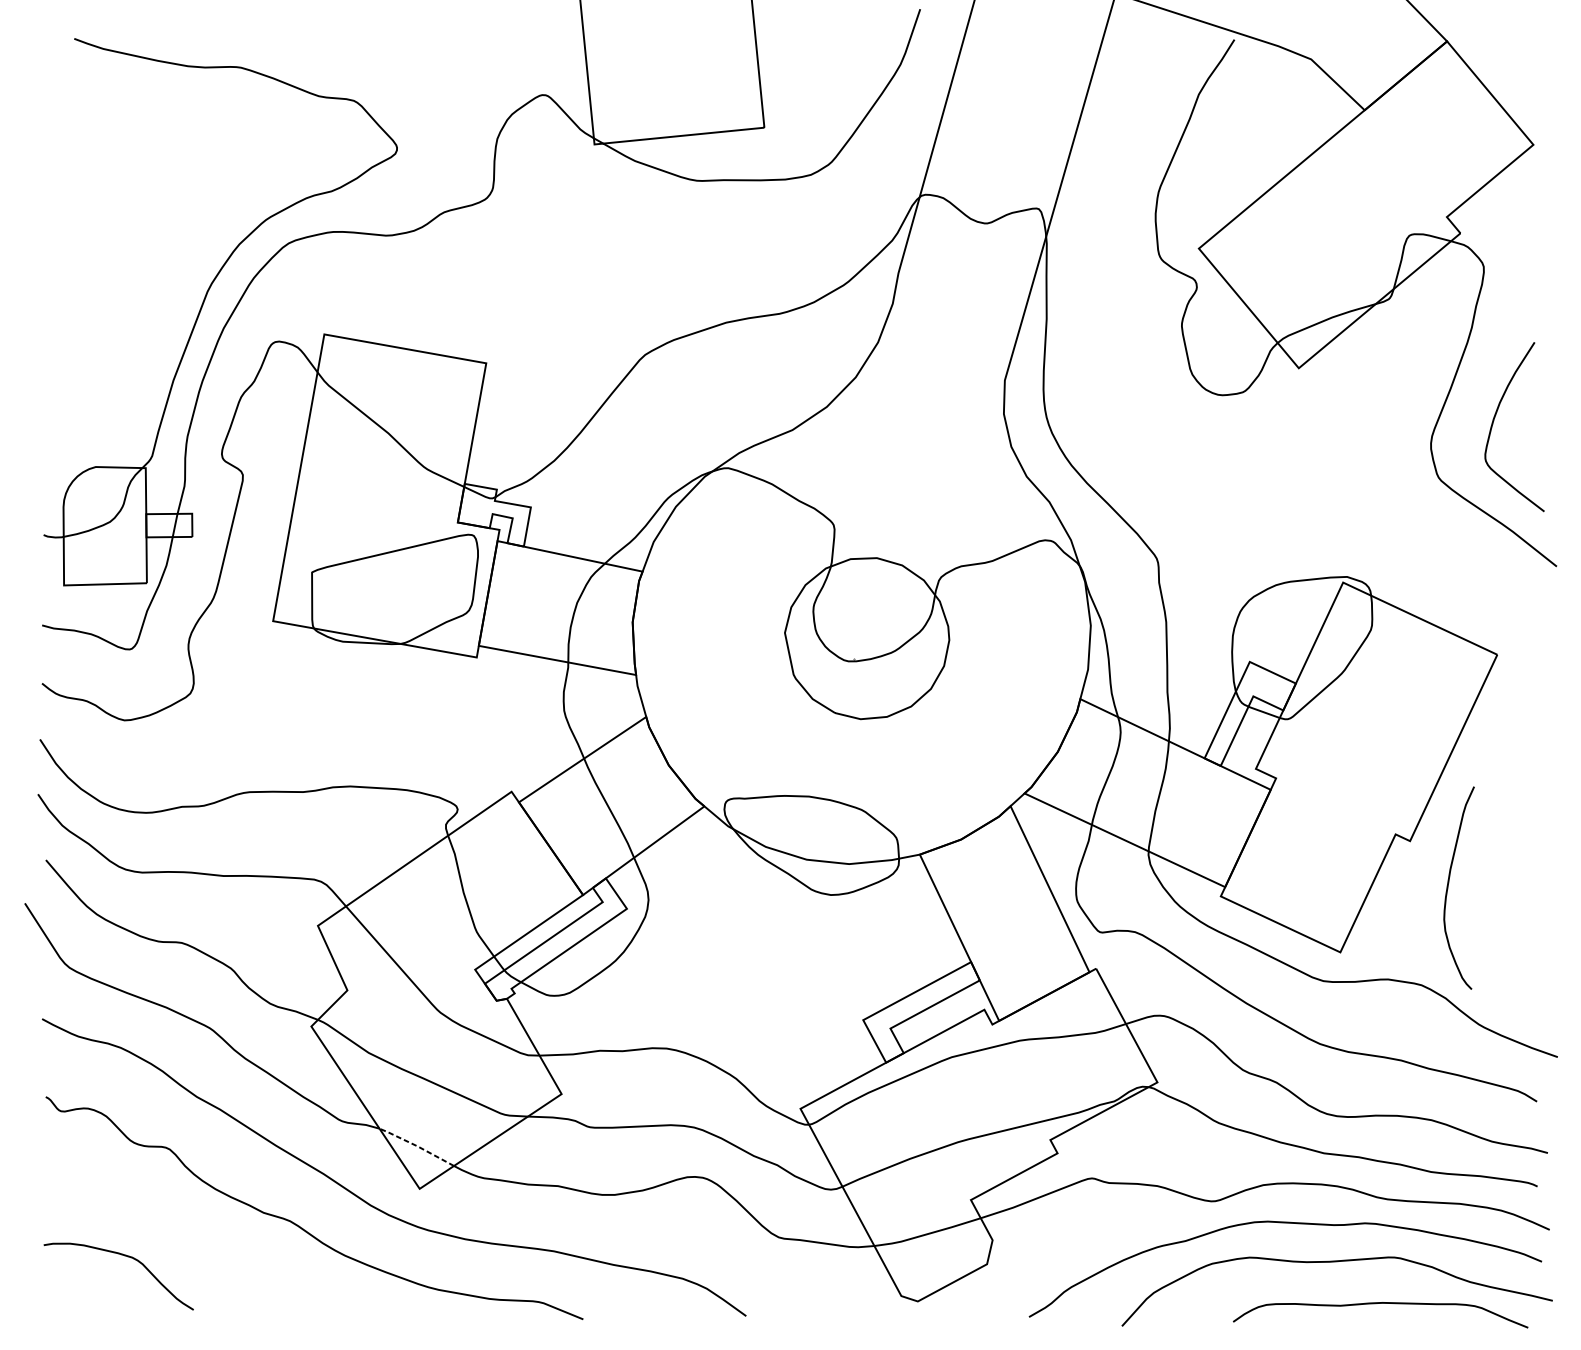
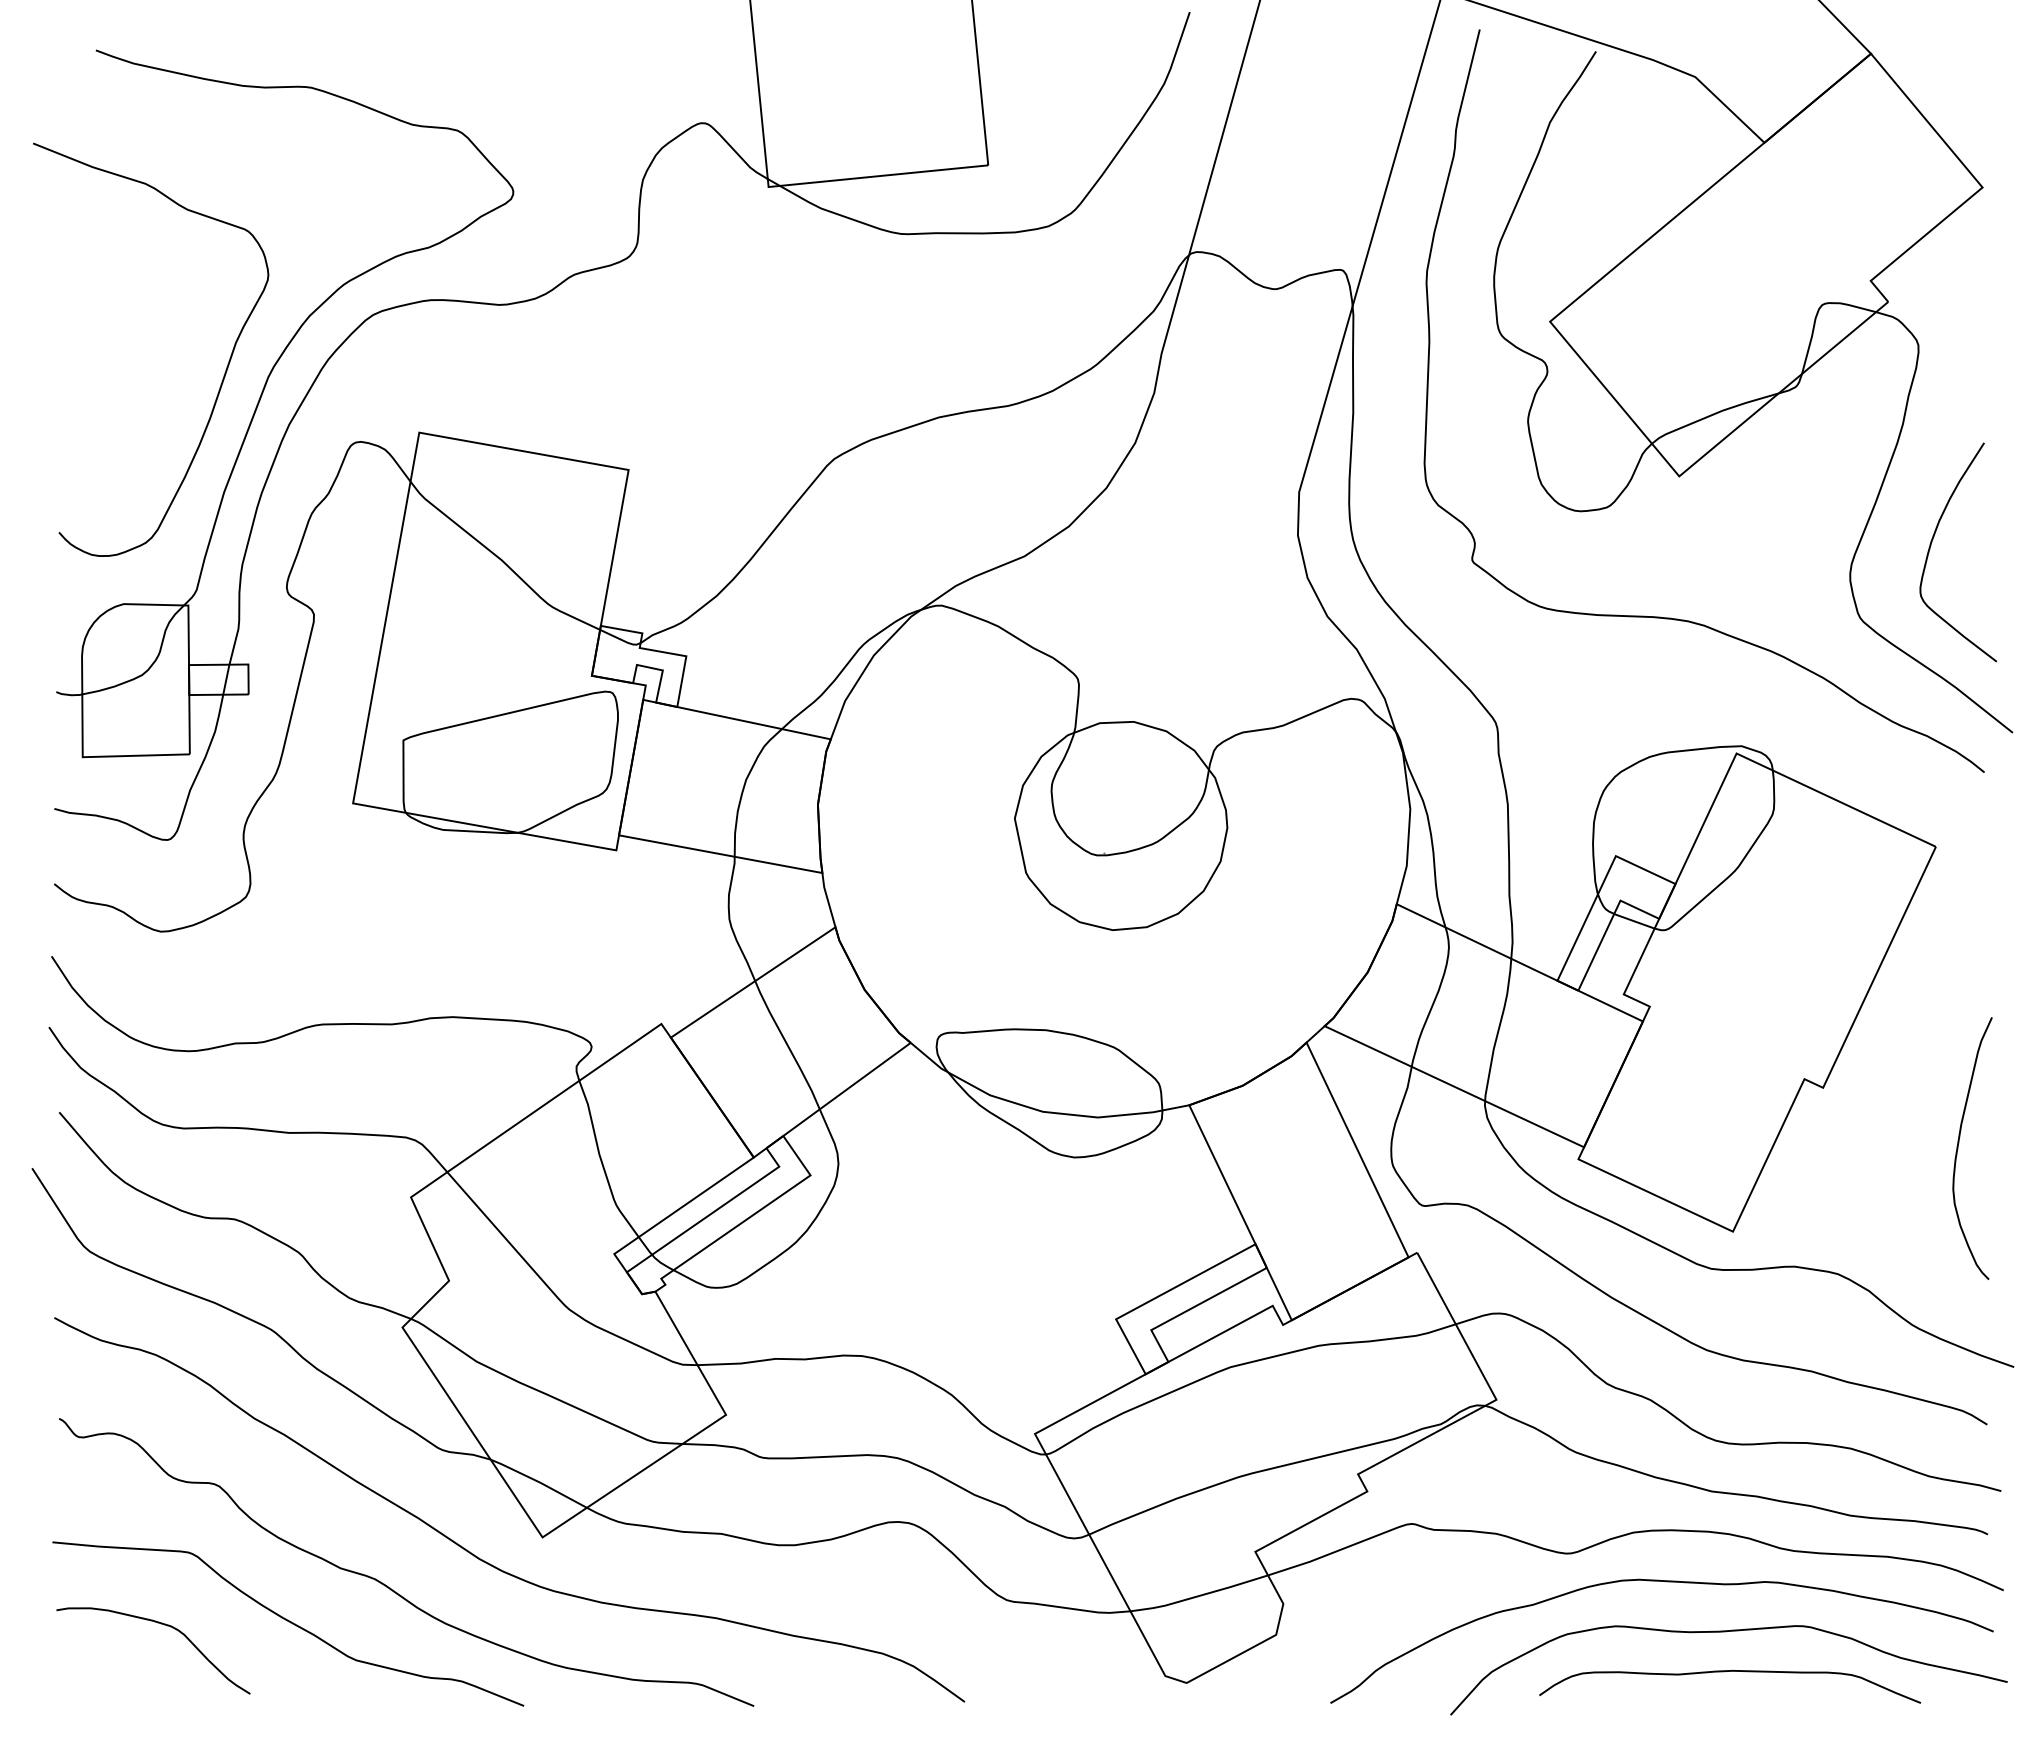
curve: (173, 287) -> (224, 372), added
curve: (1292, 477) -> (1671, 617), added
curve: (1449, 884) -> (1959, 1143), moved
line: (417, 1146) -> (539, 1482), dashed -> solid
curve: (223, 1254) -> (288, 1622), added
curve: (1380, 1303) -> (1730, 1671), moved

